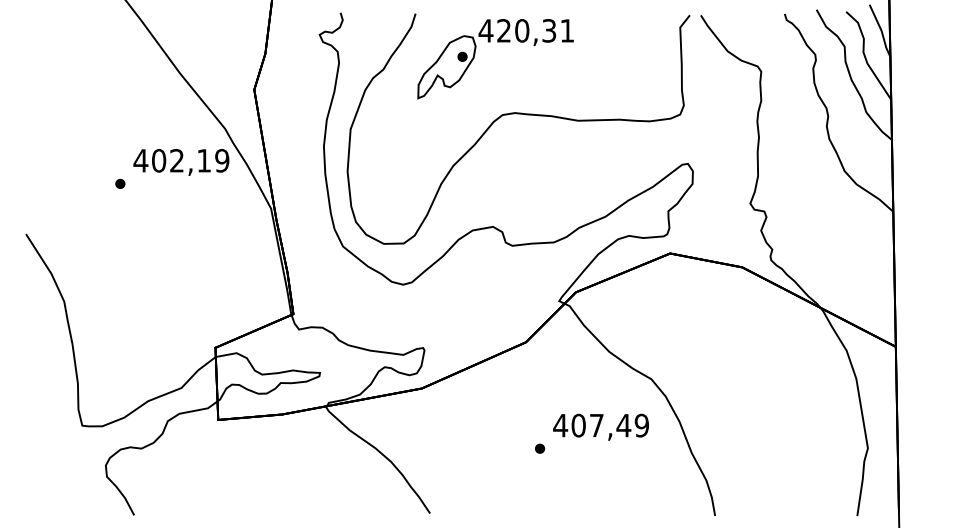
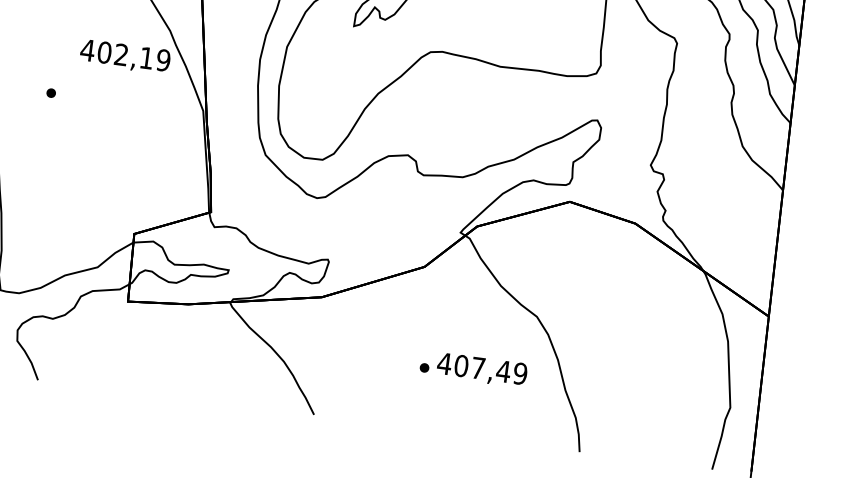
part: (120, 183) -> (51, 92), moved
text: (600, 426) -> (481, 369), moved

